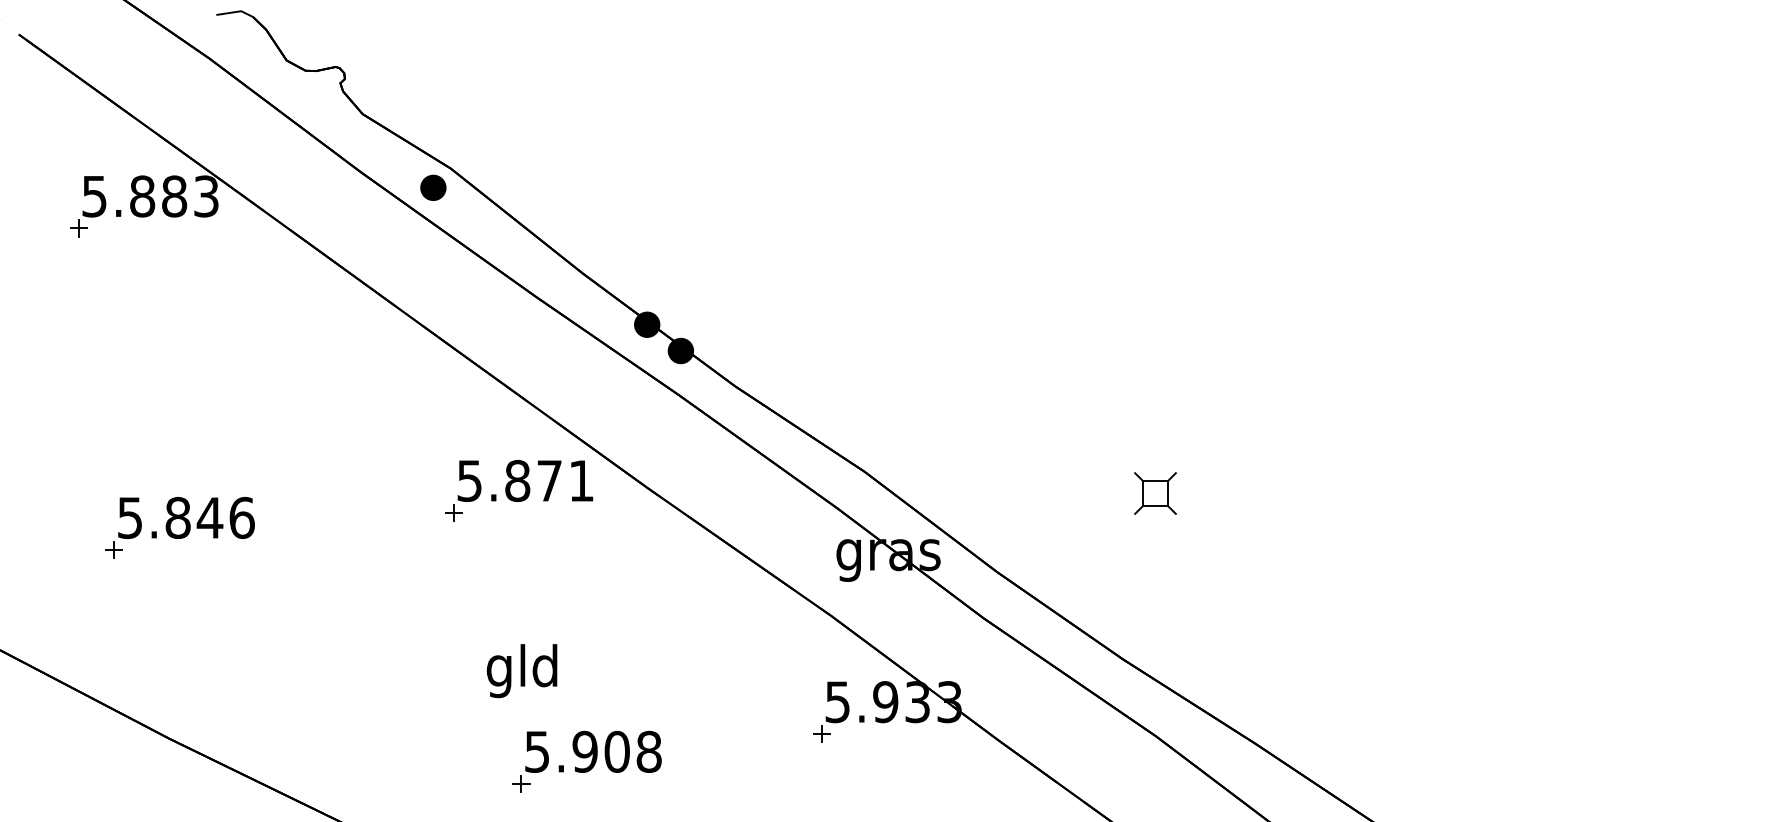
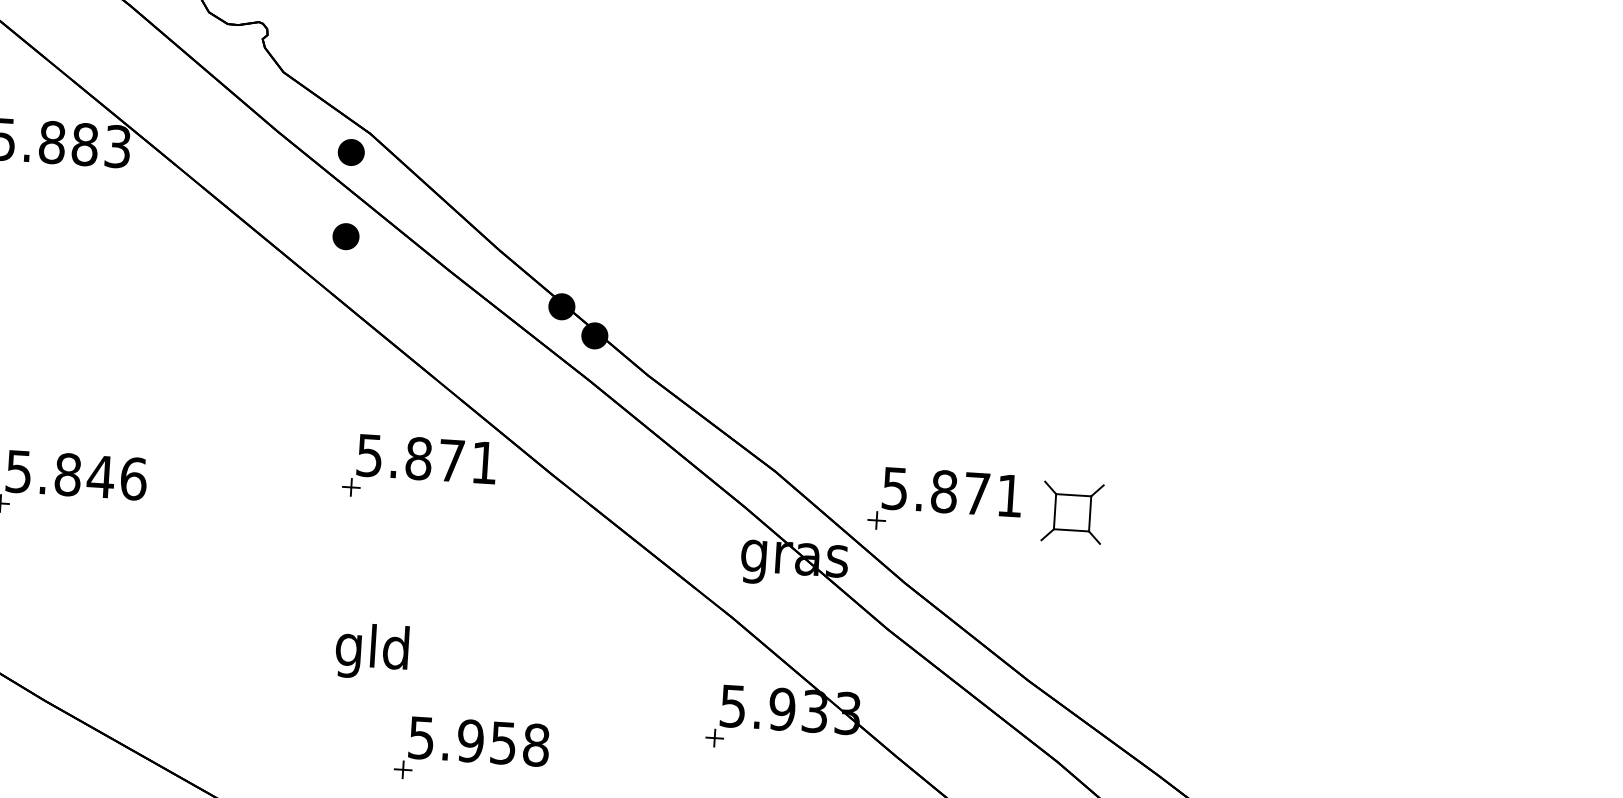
part: (433, 269) -> (346, 236), added
part: (1031, 490) -> (945, 501), added
part: (1155, 493) -> (1072, 512), size x1.4
text: (521, 671) -> (371, 652), moved
text: (616, 751) -> (502, 742), 5.908 -> 5.958

